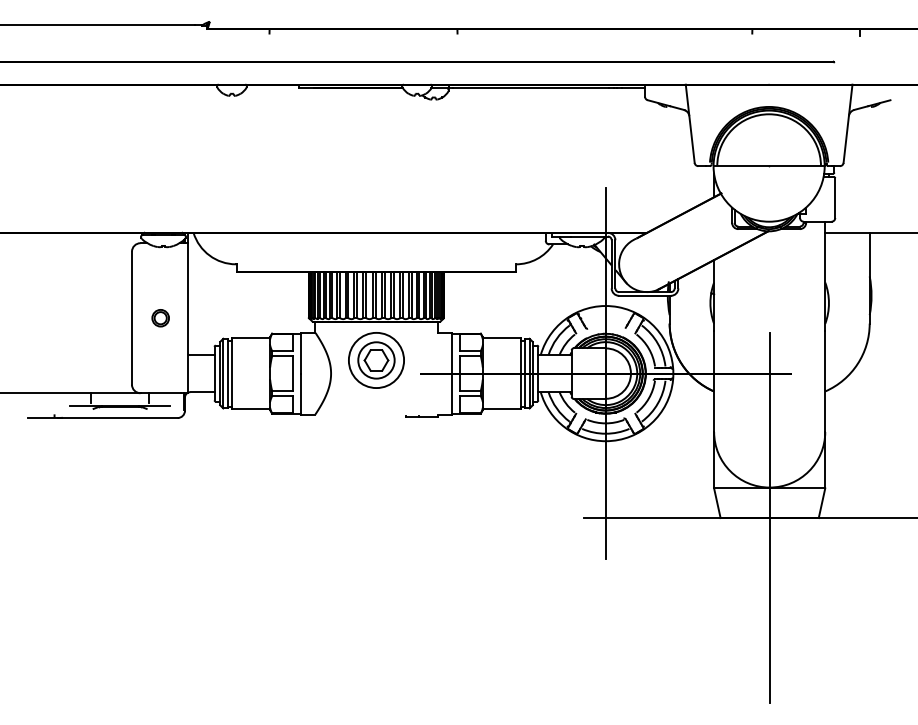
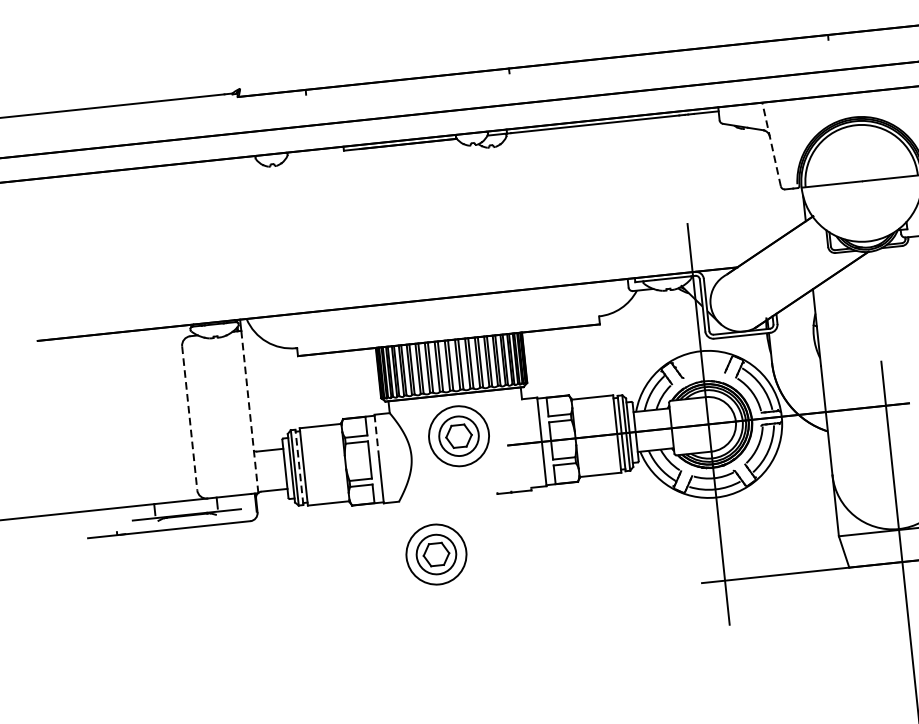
line: (690, 123) -> (771, 144), solid -> dashed
line: (187, 317) -> (249, 411), solid -> dashed
line: (132, 318) -> (190, 418), solid -> dashed
part: (160, 318) -> (220, 415), removed
line: (301, 353) -> (377, 437), solid -> dashed
line: (227, 373) -> (299, 467), solid -> dashed
part: (344, 466) -> (436, 554), added

